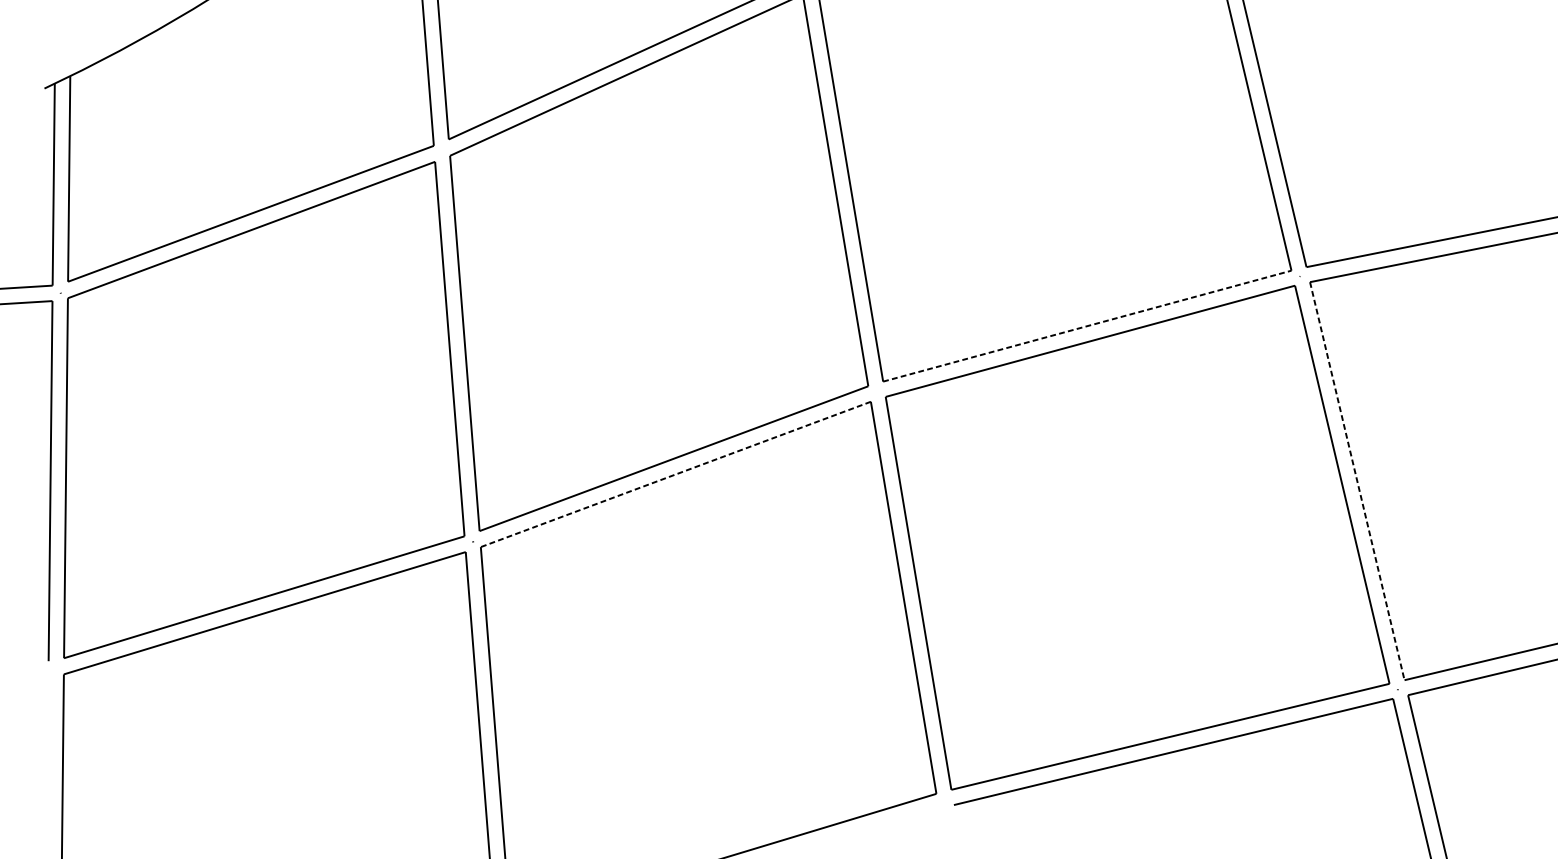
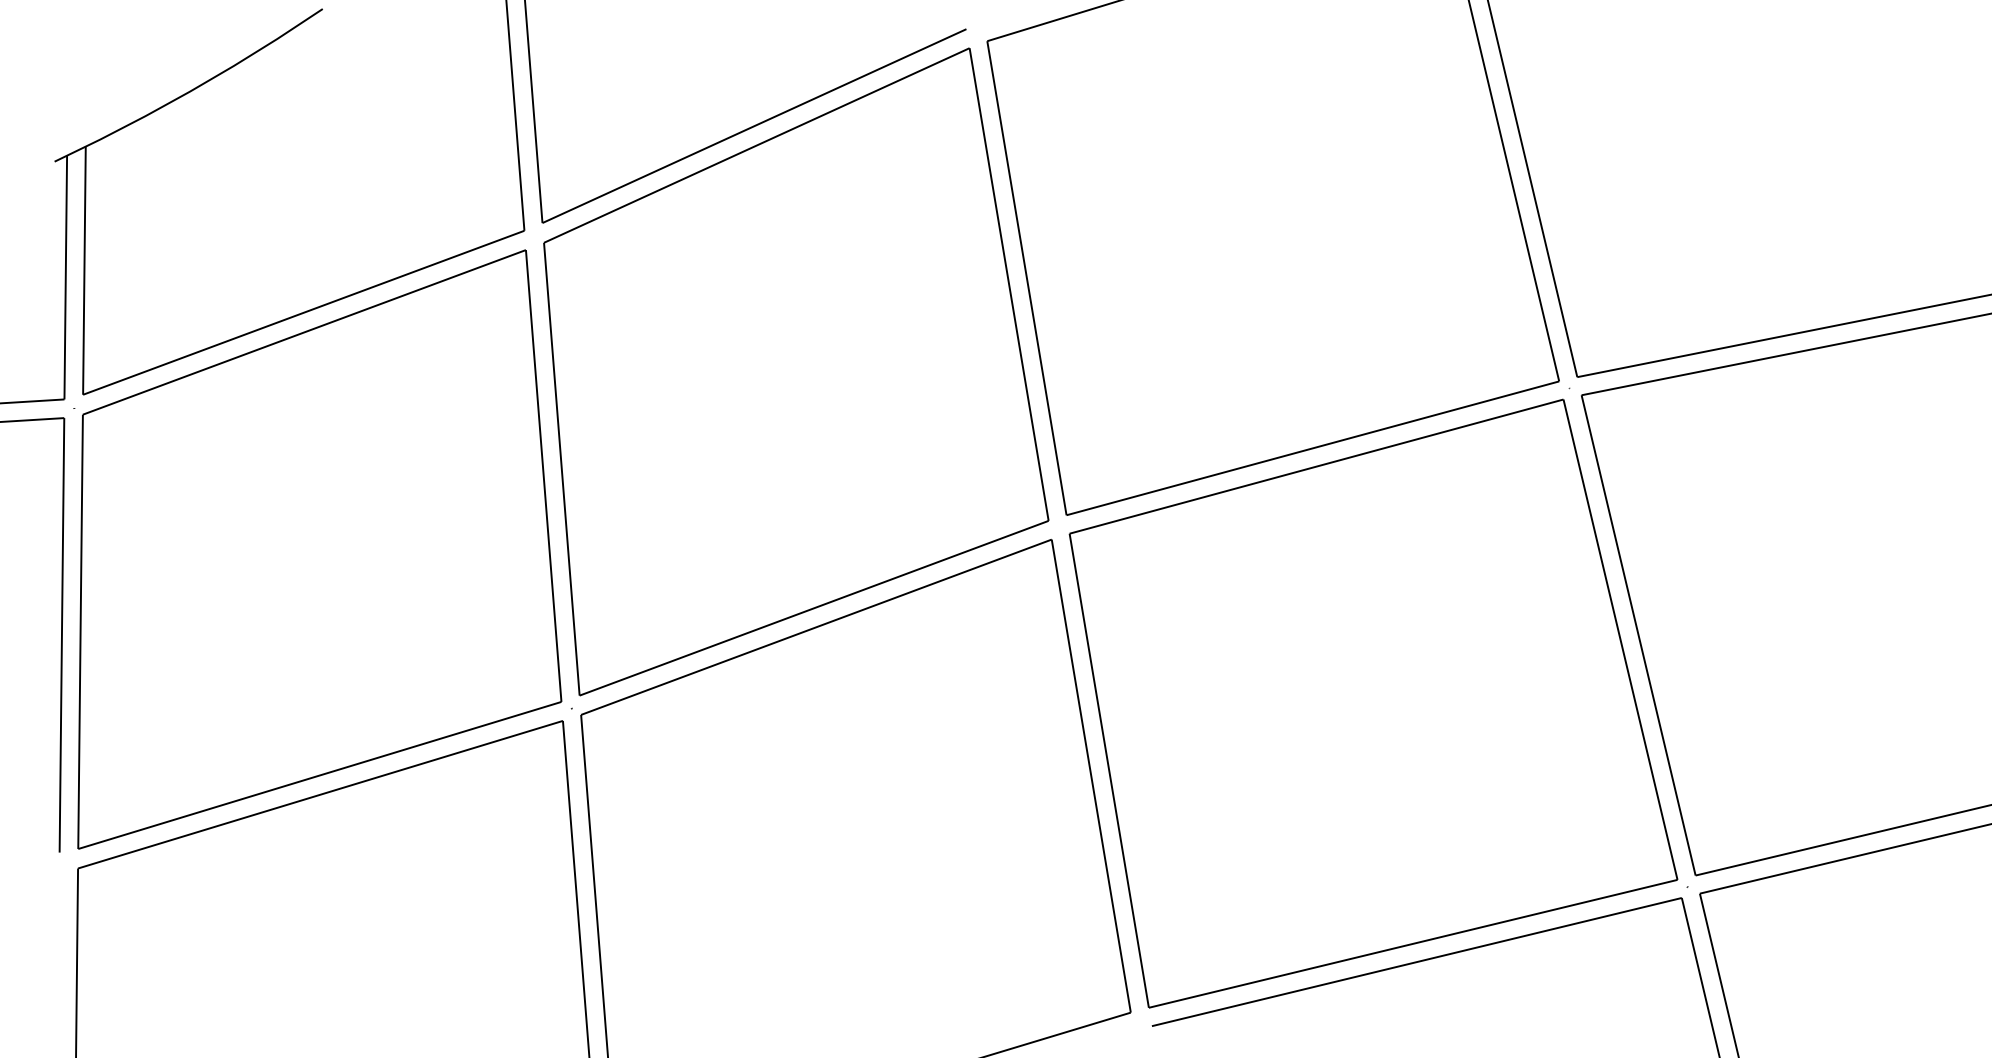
line: (1087, 326) -> (1313, 448), dashed -> solid
line: (675, 474) -> (815, 627), dashed -> solid
line: (1357, 481) -> (1638, 635), dashed -> solid

